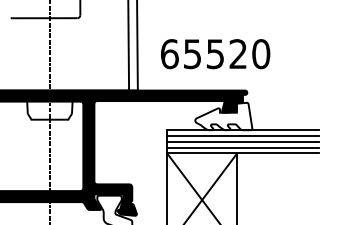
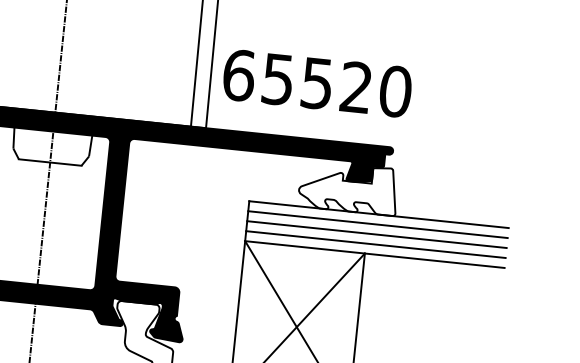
text: (215, 54) -> (317, 84), moved

